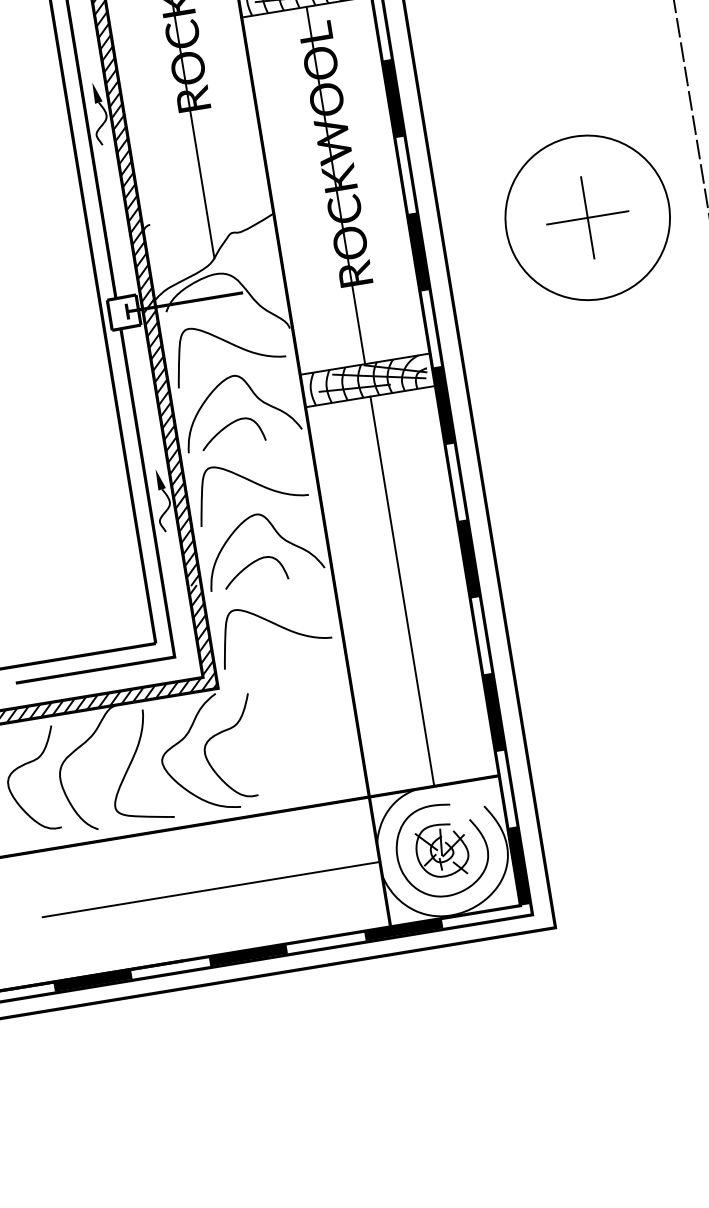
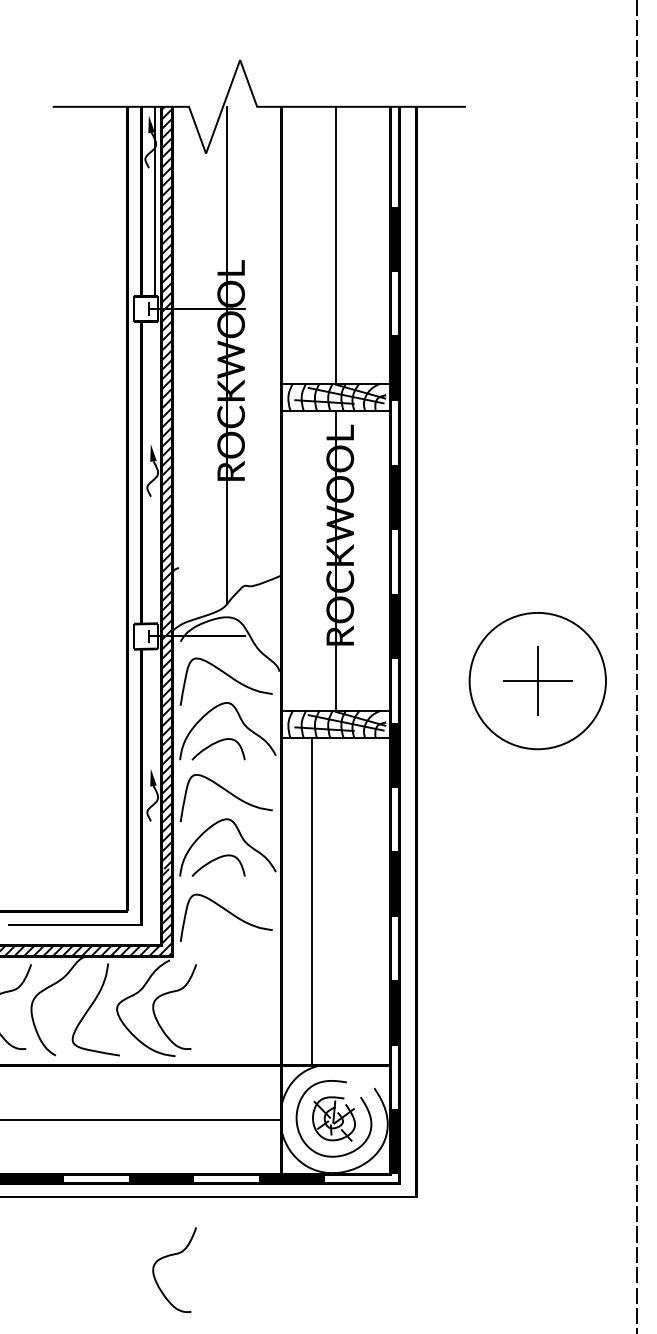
part: (587, 218) -> (537, 681), moved
line: (402, 591) -> (312, 901), moved
curve: (274, 1046) -> (170, 1256), added

